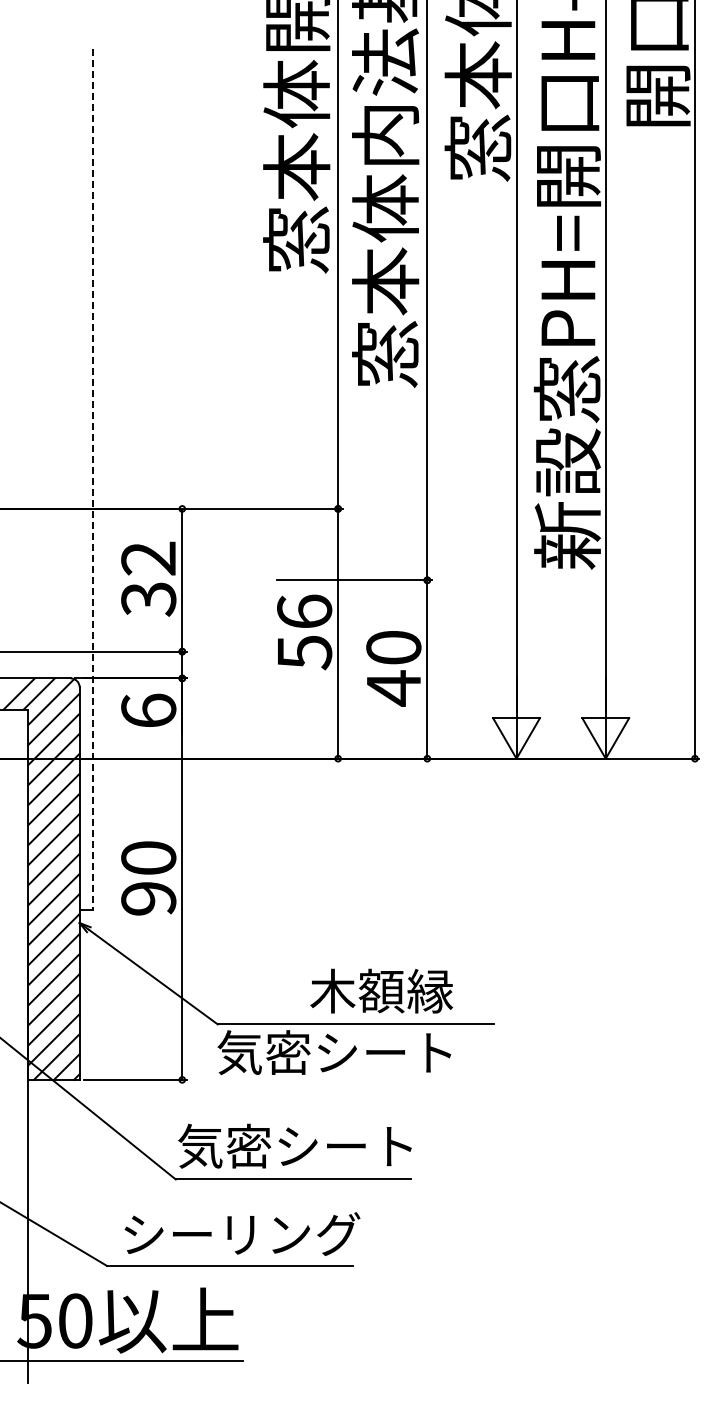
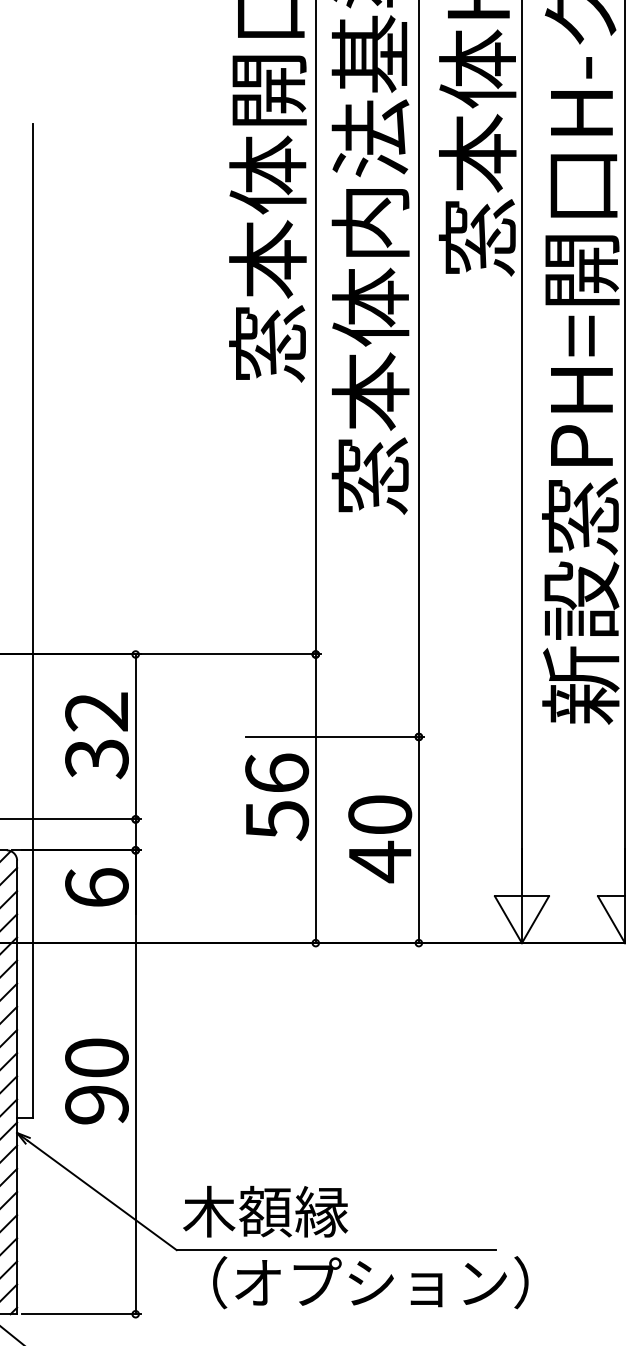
line: (93, 480) -> (33, 621), dashed -> solid
text: (381, 990) -> (265, 1210), moved
text: (369, 1052) -> (352, 1282), 気密シート -> （オプション）

